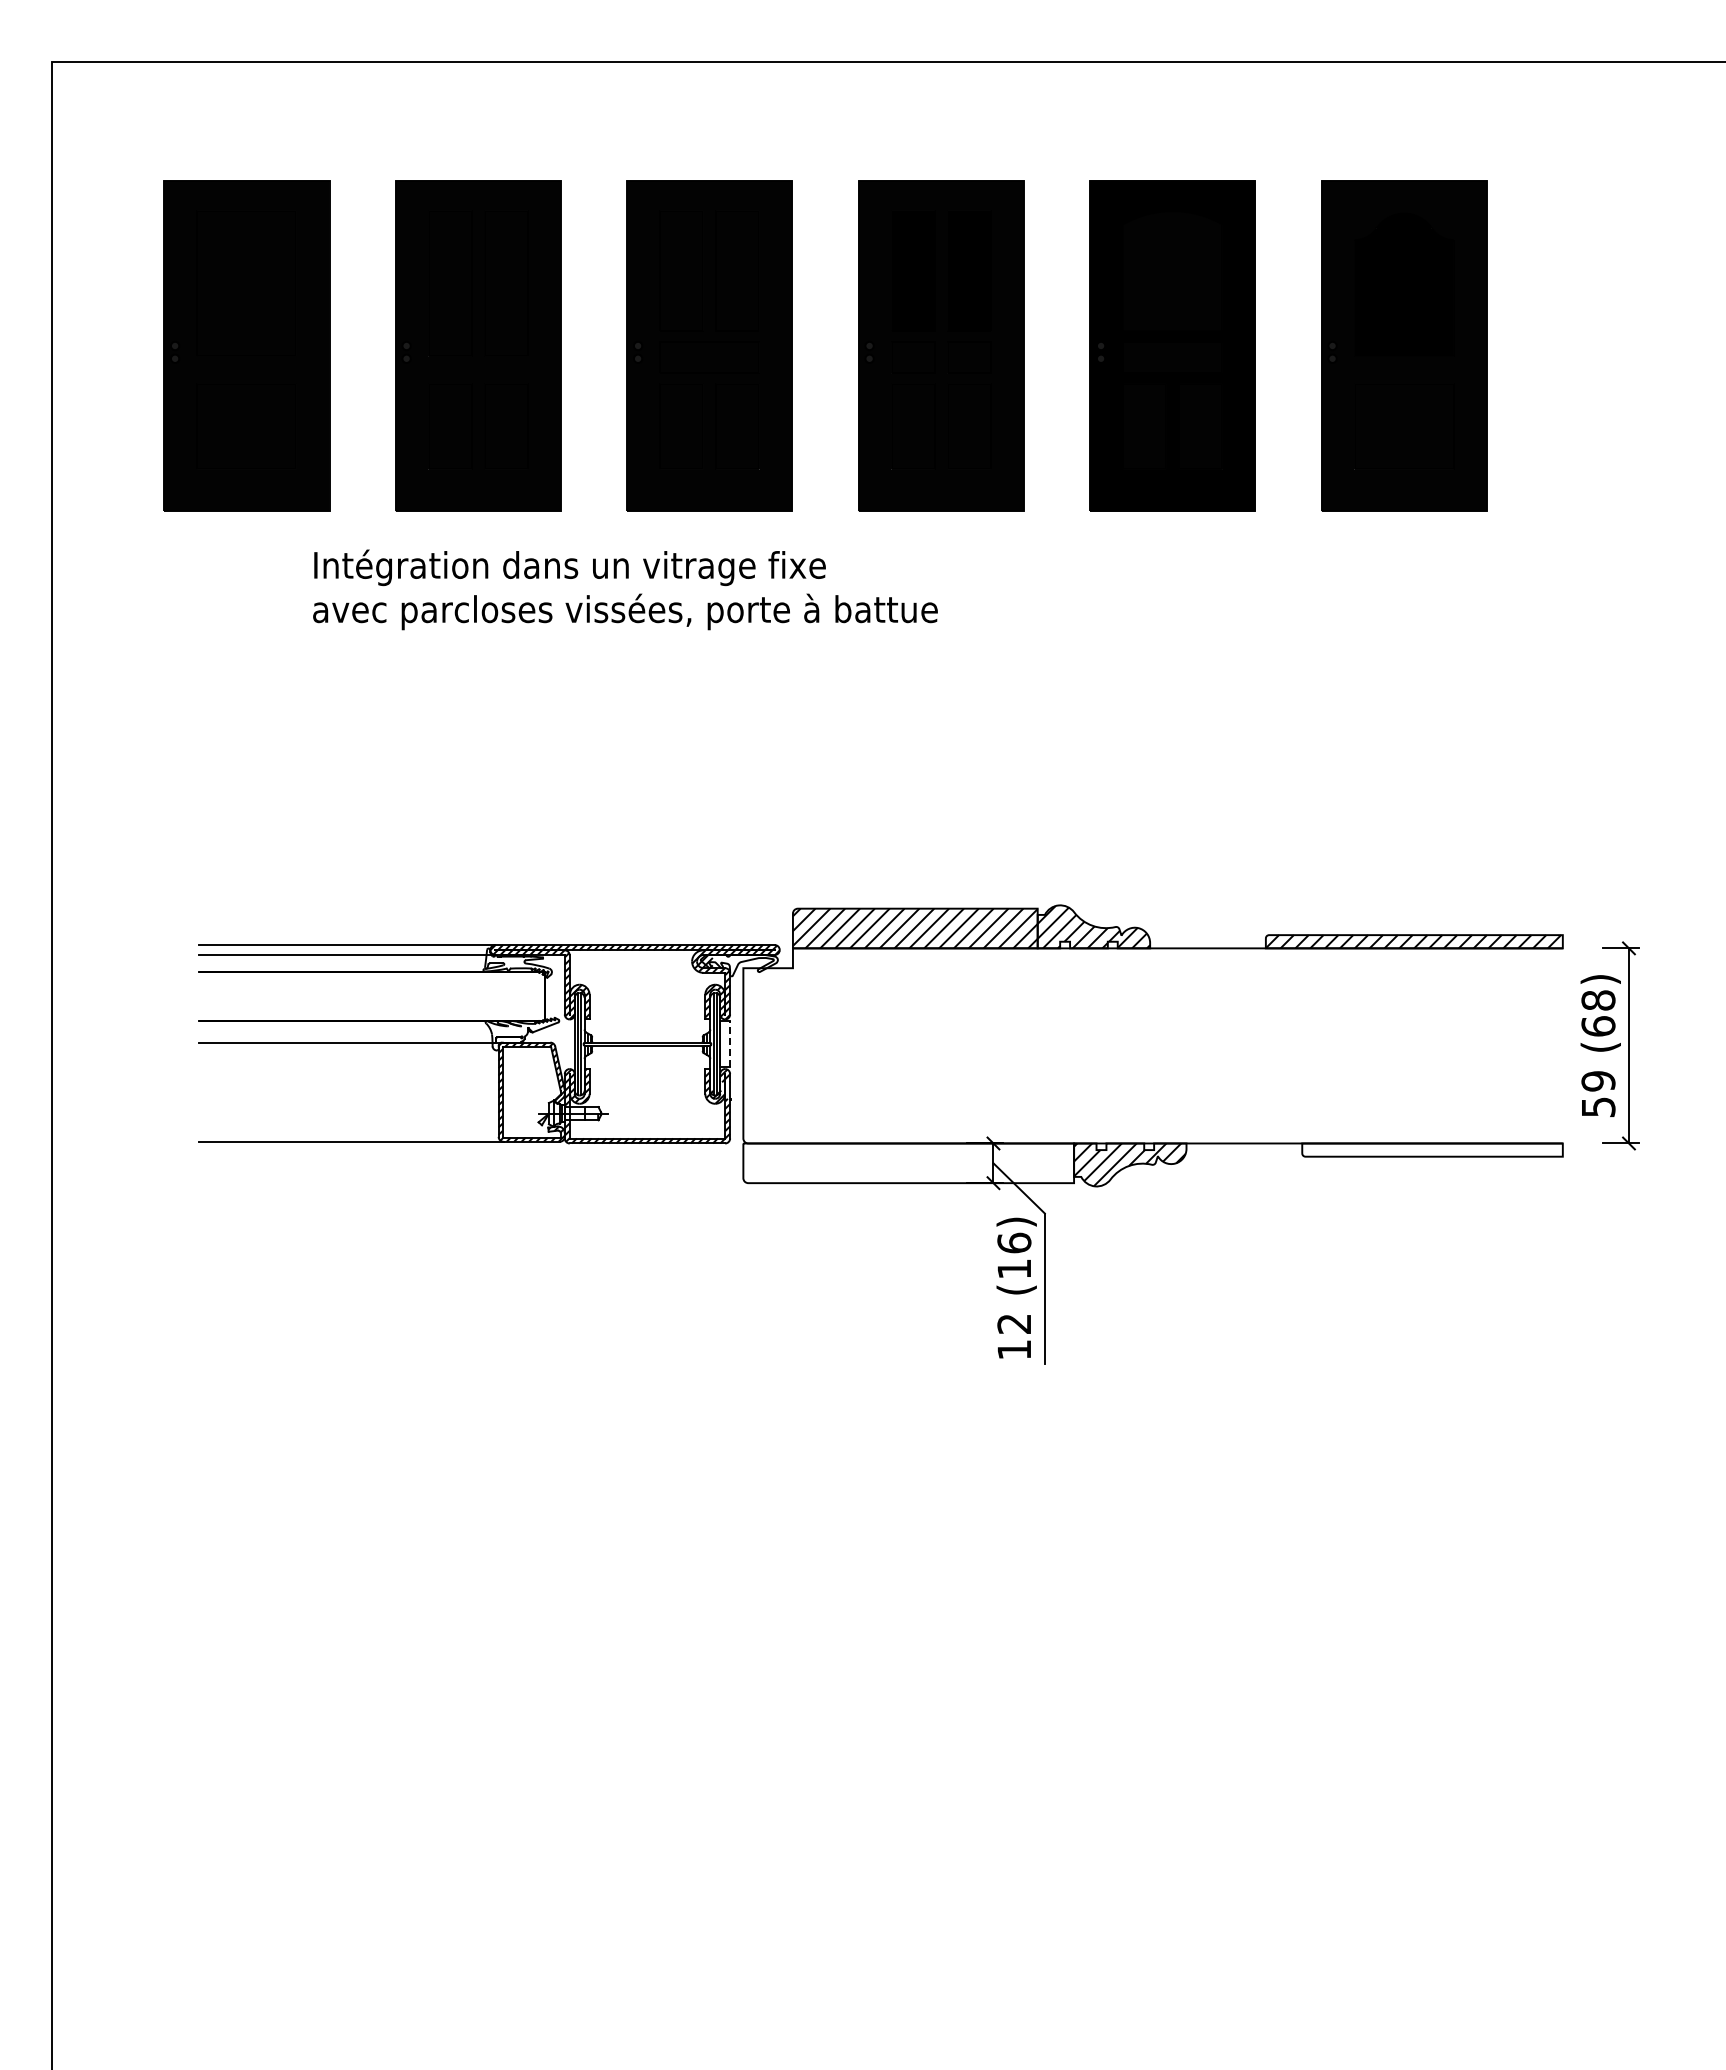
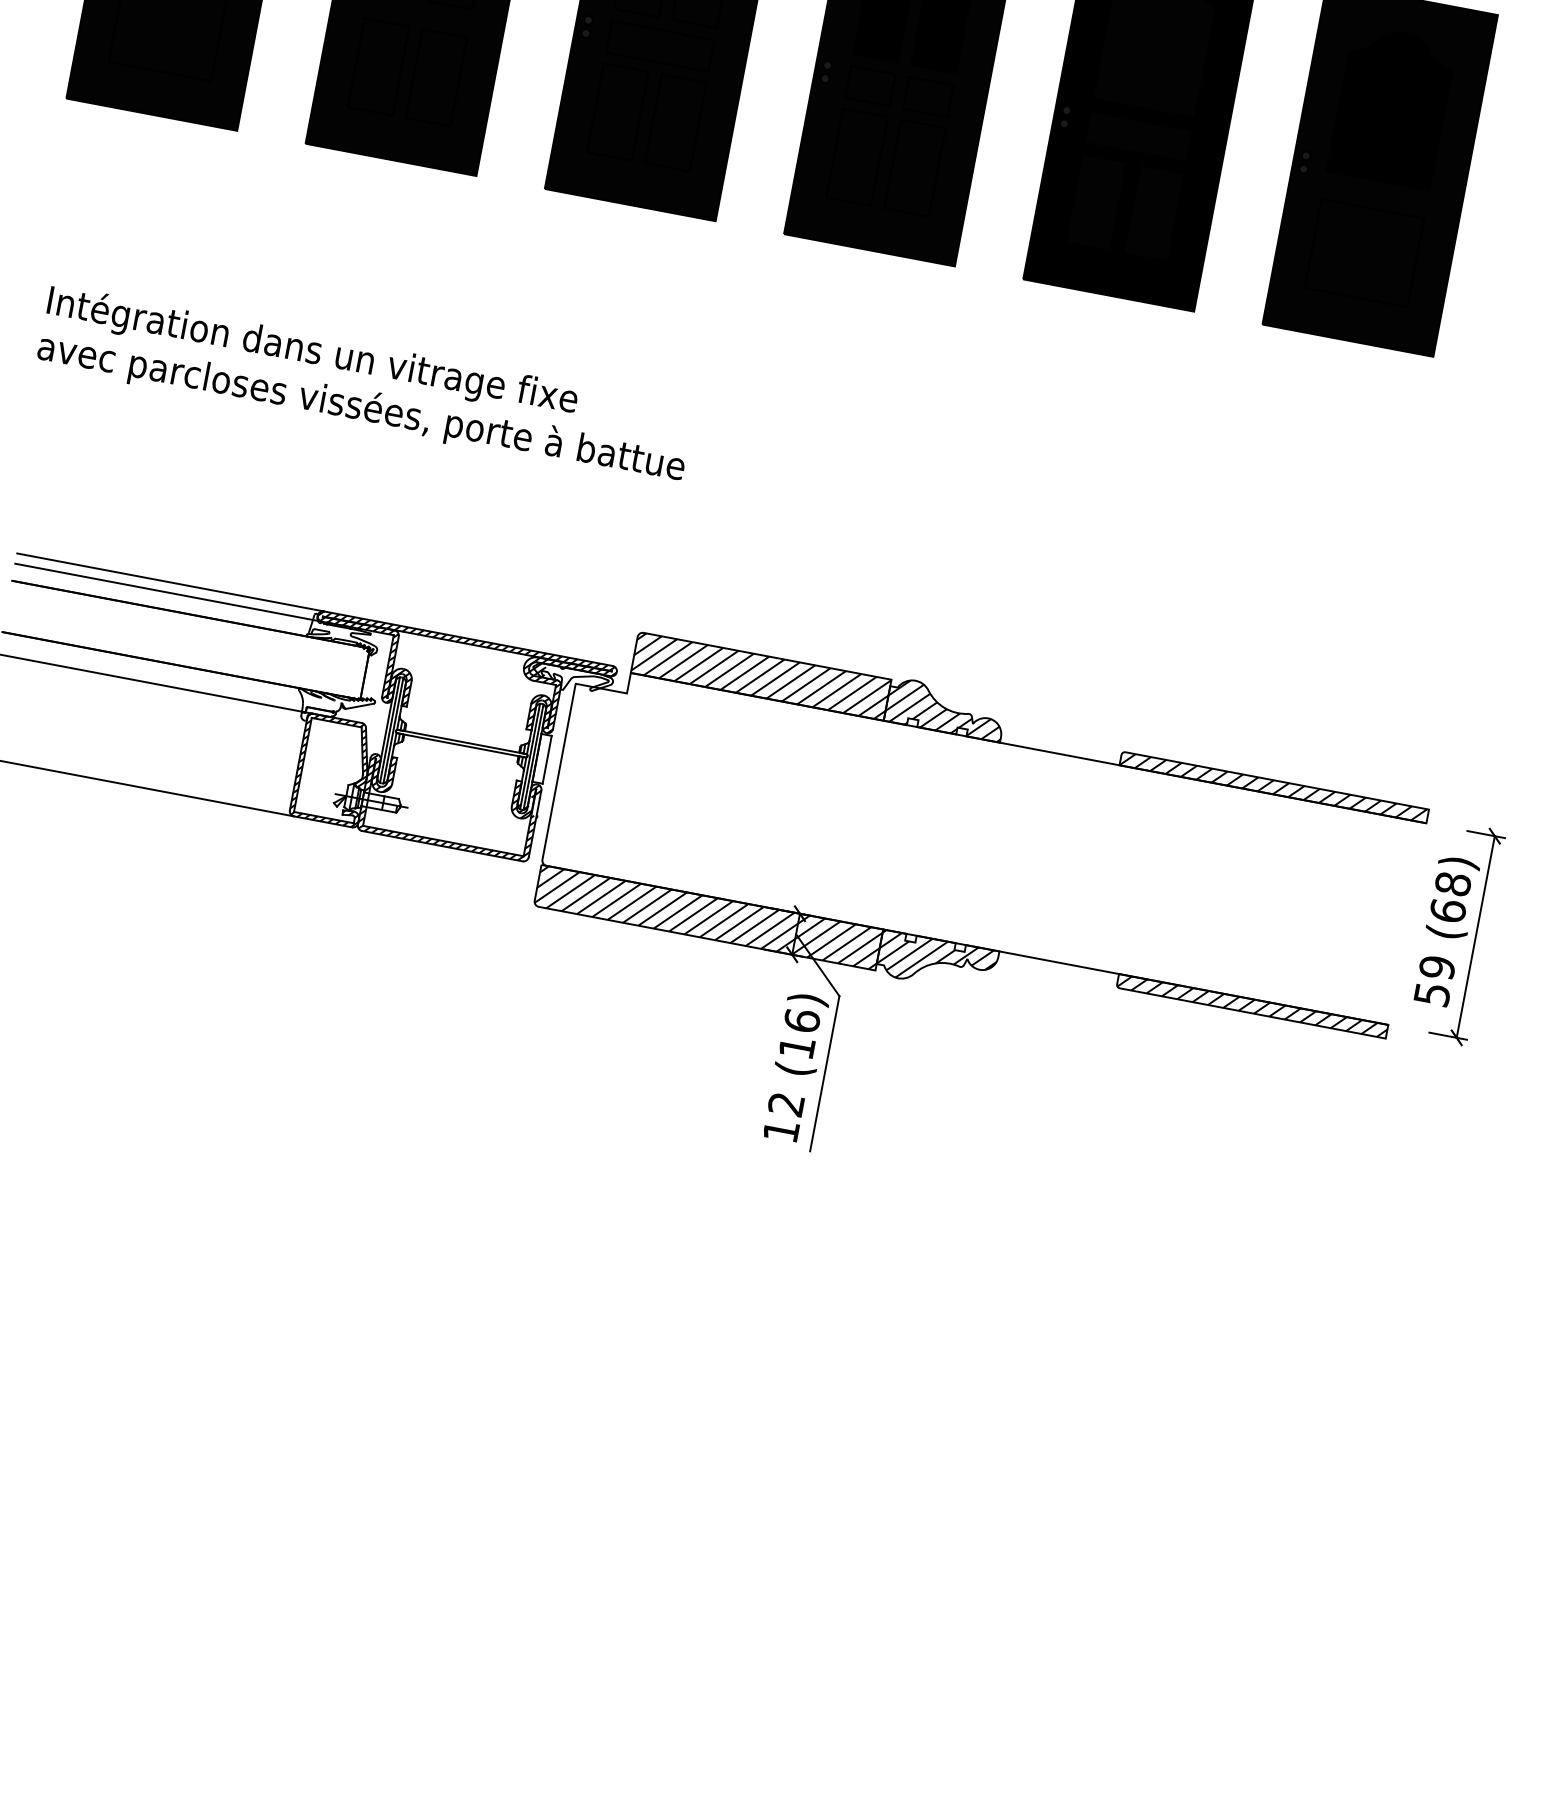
text: (625, 589) -> (365, 385), moved
line: (730, 1043) -> (547, 759), dashed -> solid
hatch: (1432, 1149) -> (1252, 1005), added
hatch: (908, 1163) -> (708, 917), added

